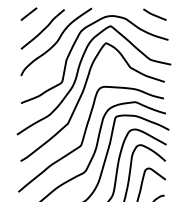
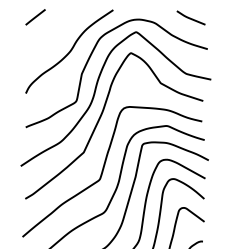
curve: (42, 29) -> (52, 36), removed

